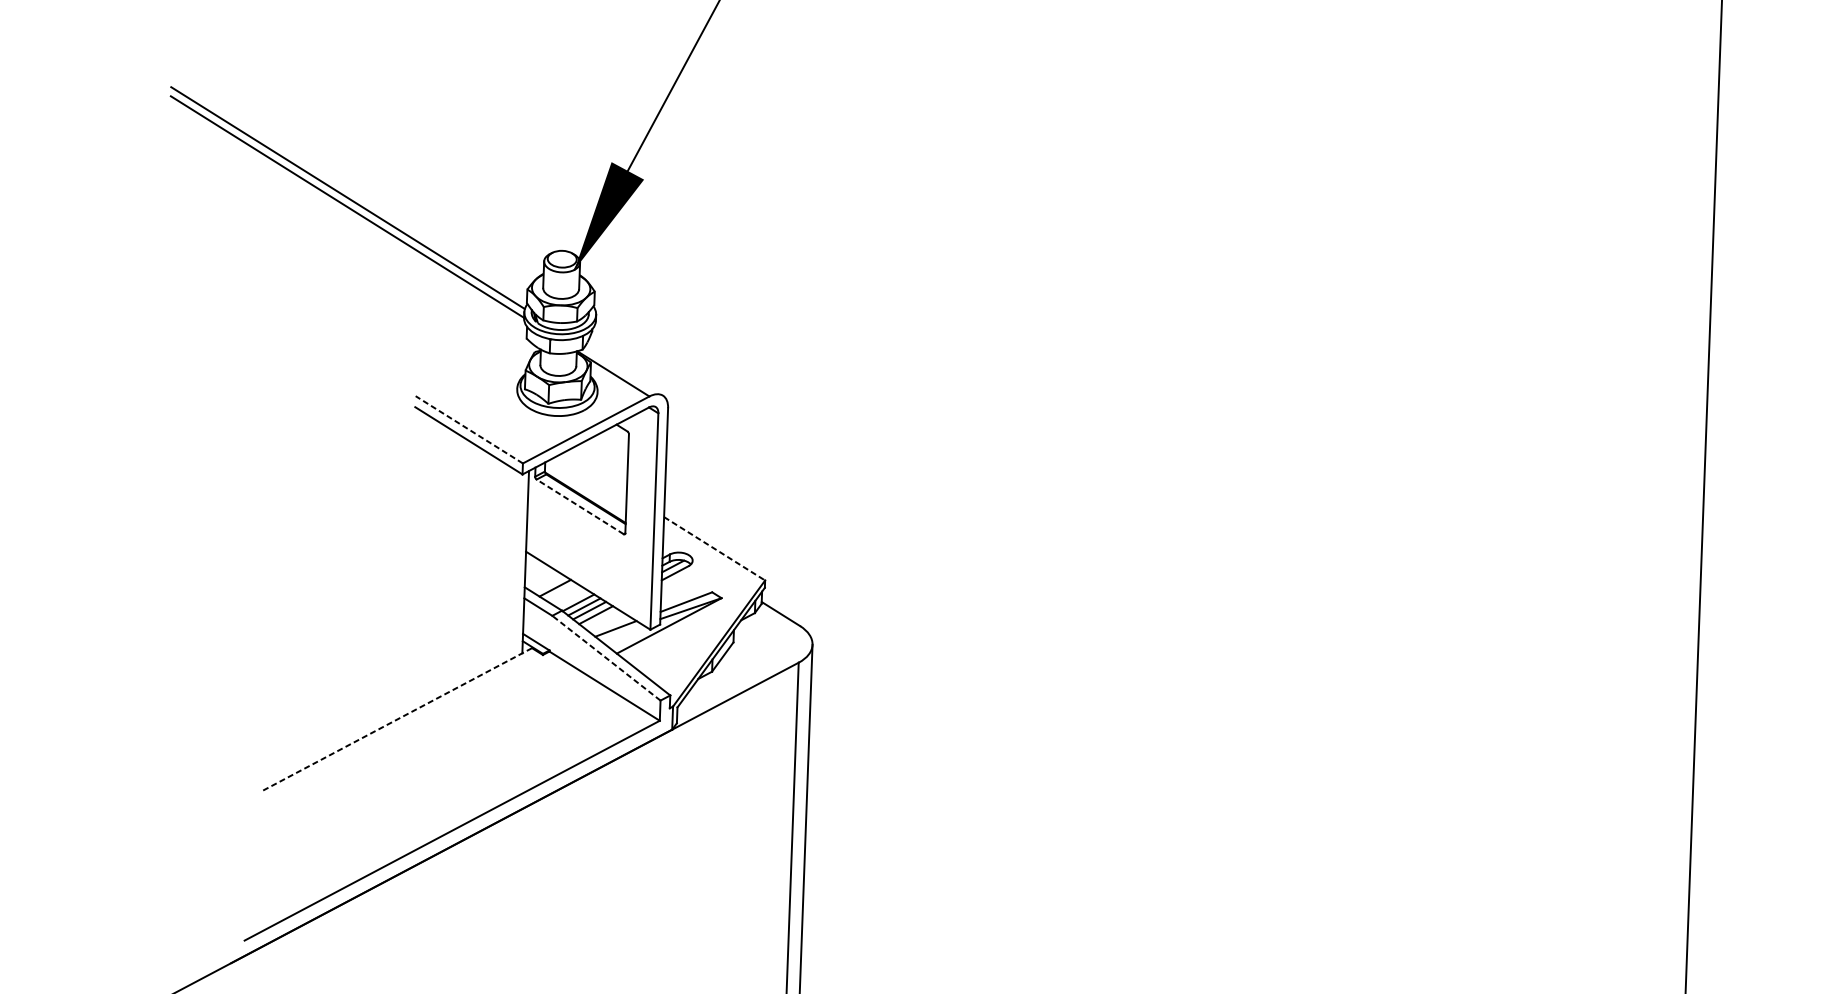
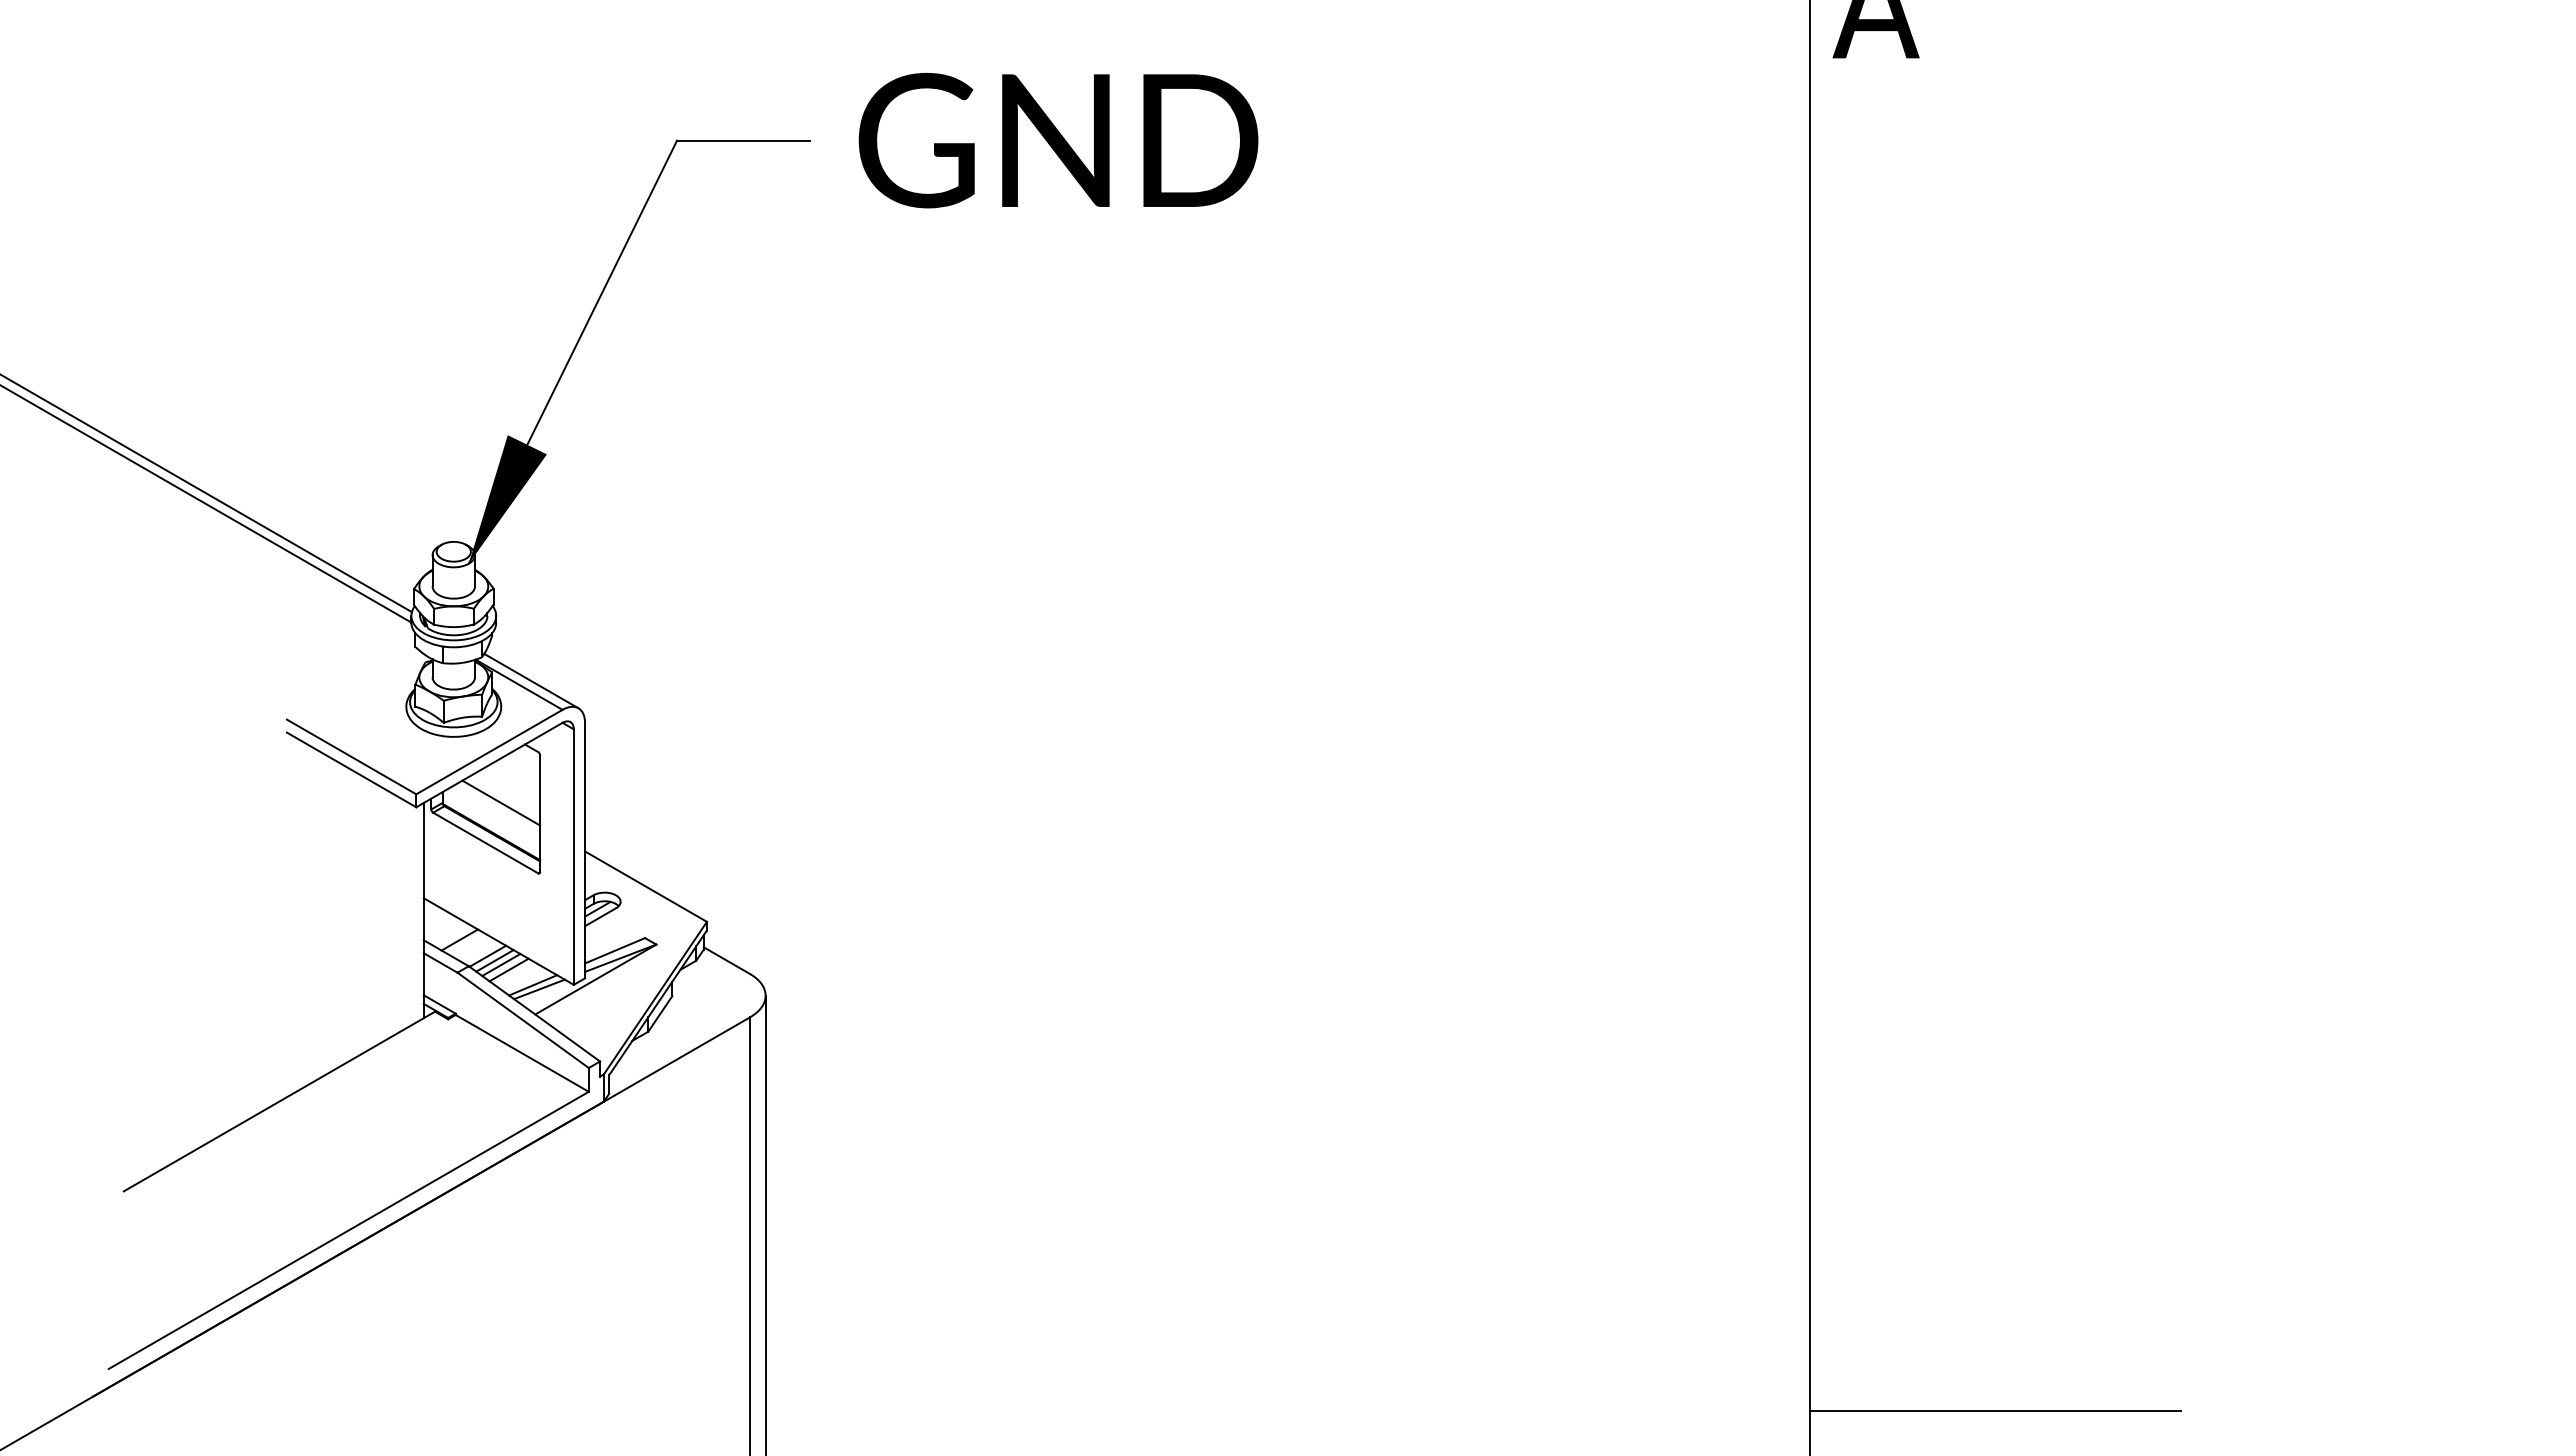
line: (624, 370) -> (531, 680), added
line: (469, 429) -> (351, 756), dashed -> solid
line: (594, 473) -> (501, 802), added
line: (580, 507) -> (485, 843), dashed -> solid
line: (715, 548) -> (646, 886), dashed -> solid
line: (621, 632) -> (539, 989), added
line: (605, 658) -> (522, 1020), dashed -> solid
line: (397, 719) -> (279, 1101), dashed -> solid

